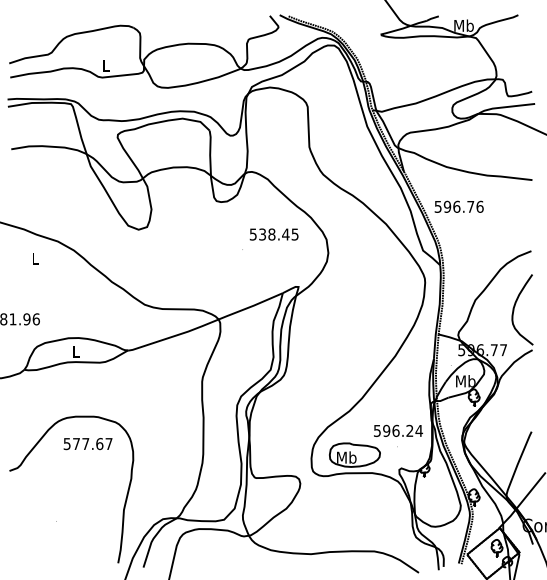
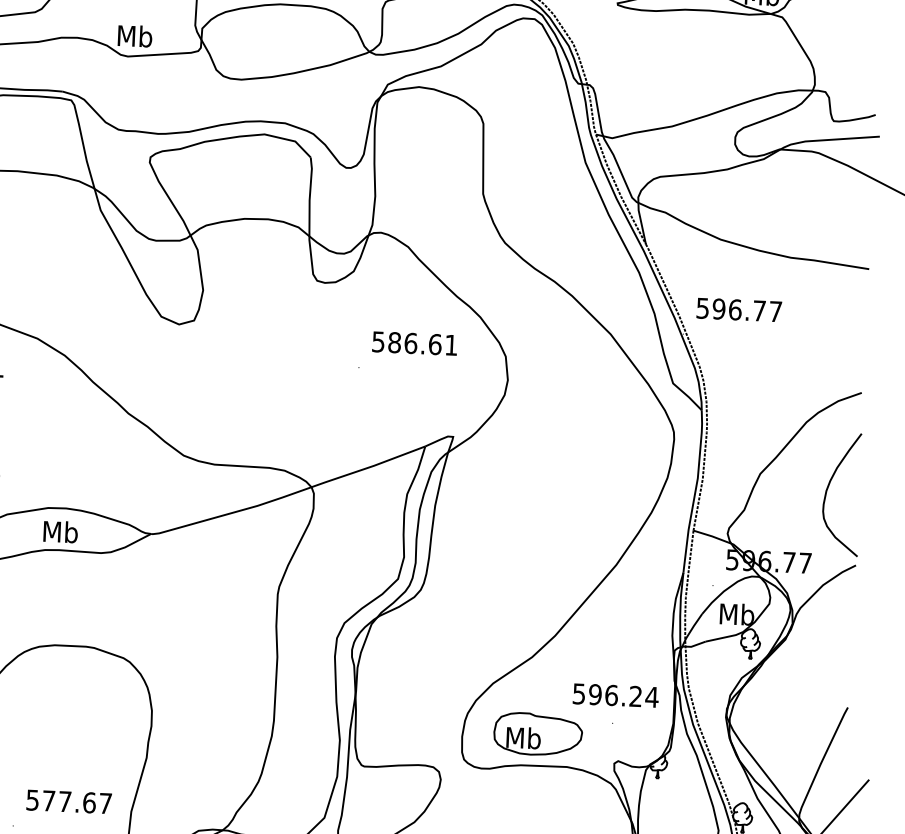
text: (105, 65) -> (134, 35), L -> Mb
text: (479, 206) -> (774, 310), 596.76 -> 596.77
text: (278, 234) -> (422, 343), 538.45 -> 586.61
text: (76, 351) -> (61, 531), L -> Mb
text: (87, 444) -> (68, 802), moved

